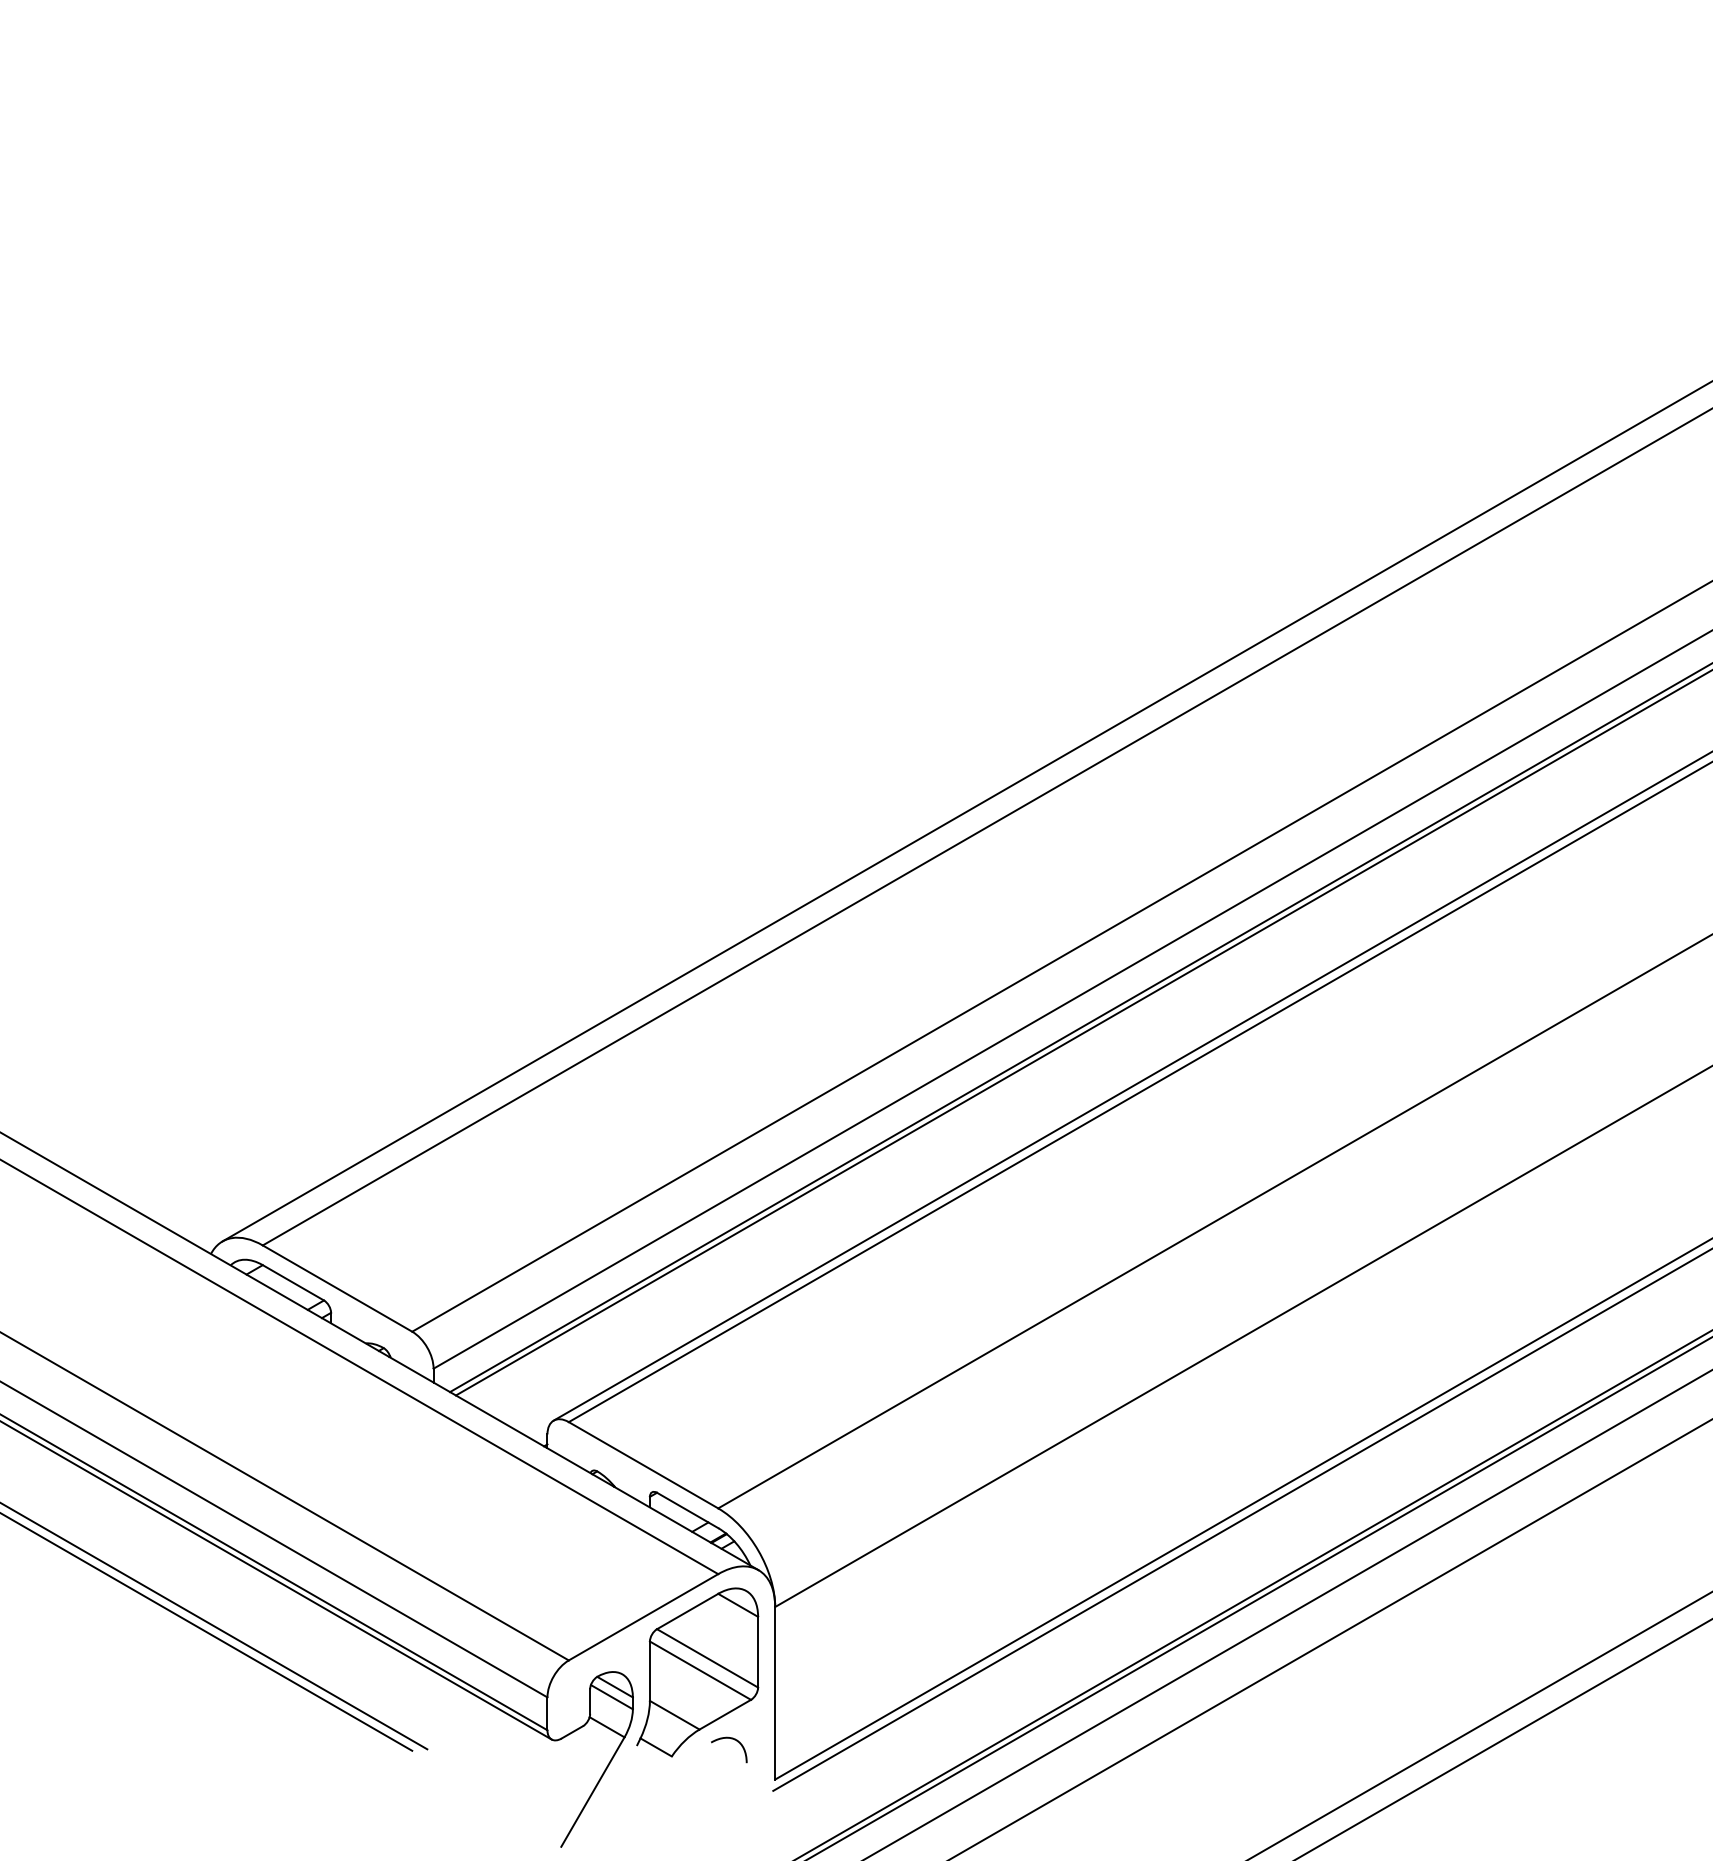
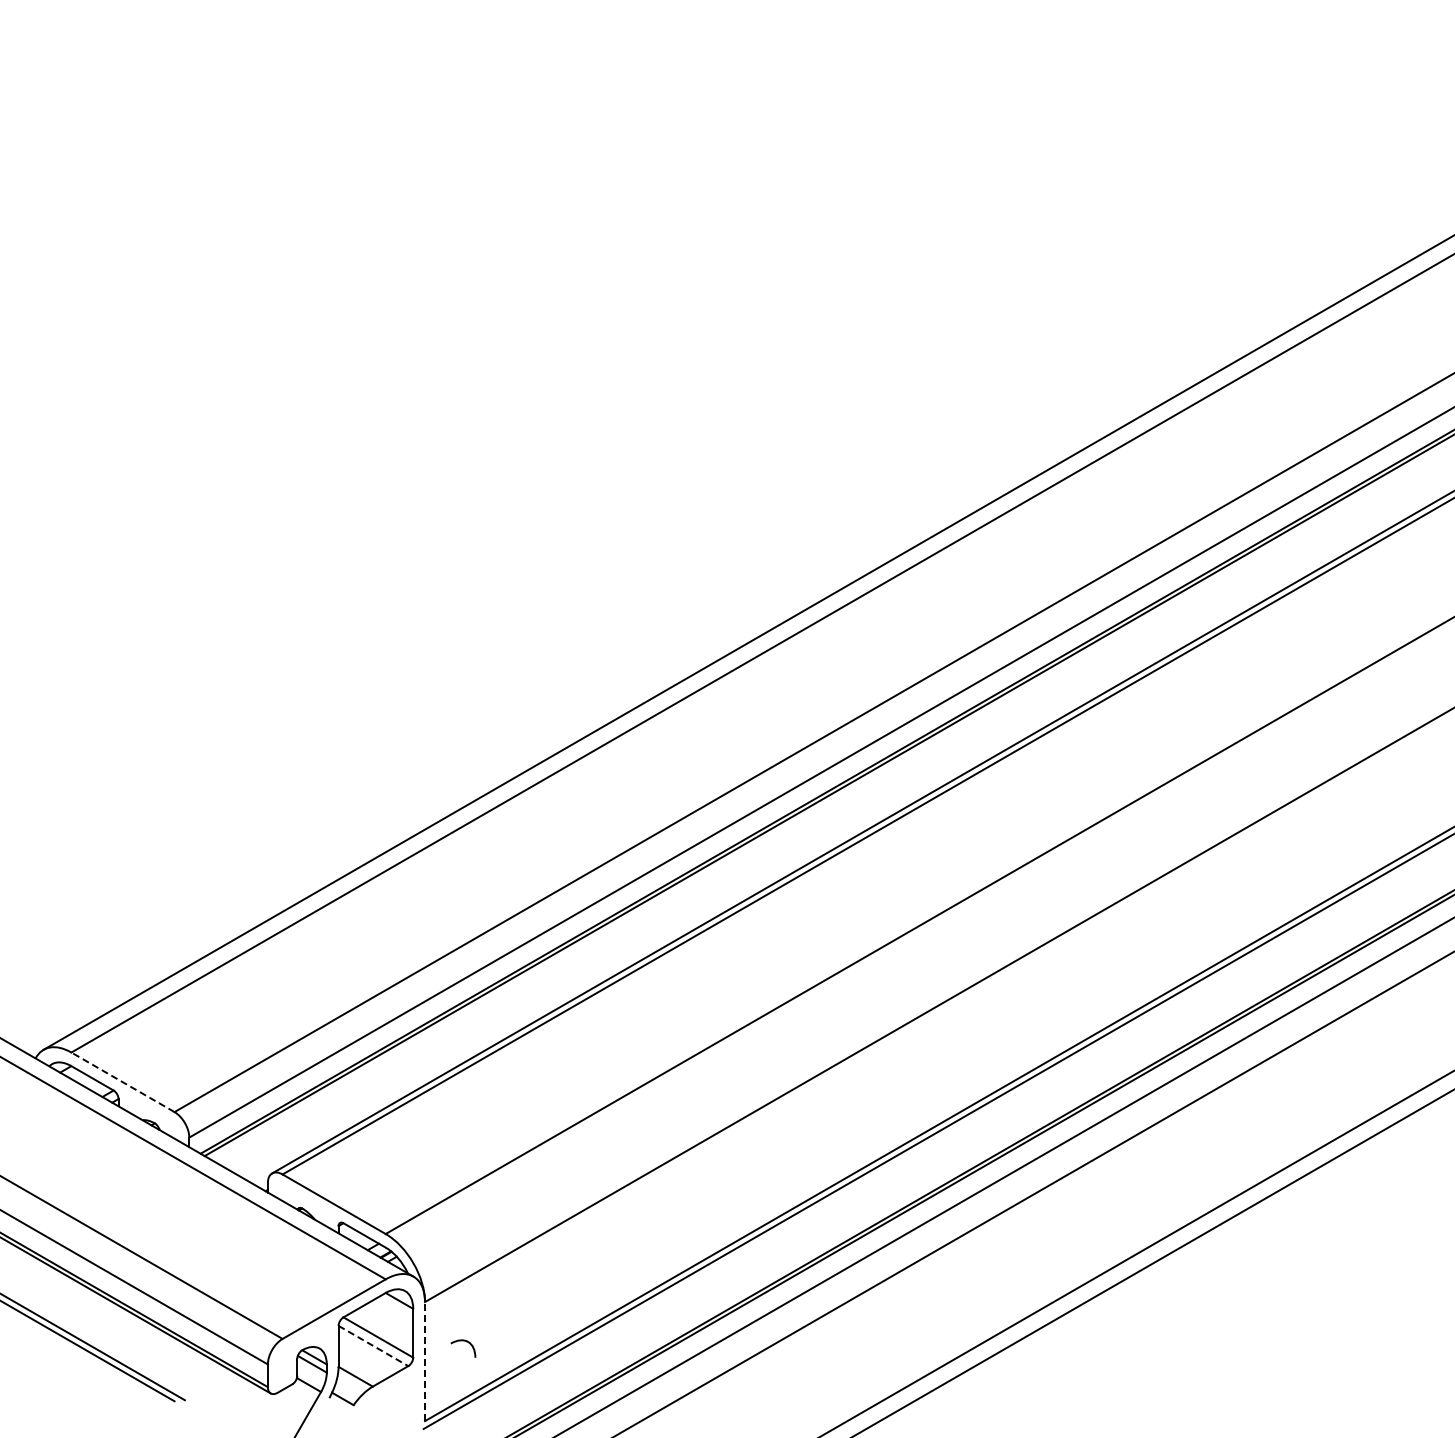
line: (338, 1288) -> (123, 1082), solid -> dashed
line: (700, 1671) -> (373, 1346), solid -> dashed
line: (775, 1693) -> (425, 1361), solid -> dashed
curve: (733, 1740) -> (466, 1342), moved

